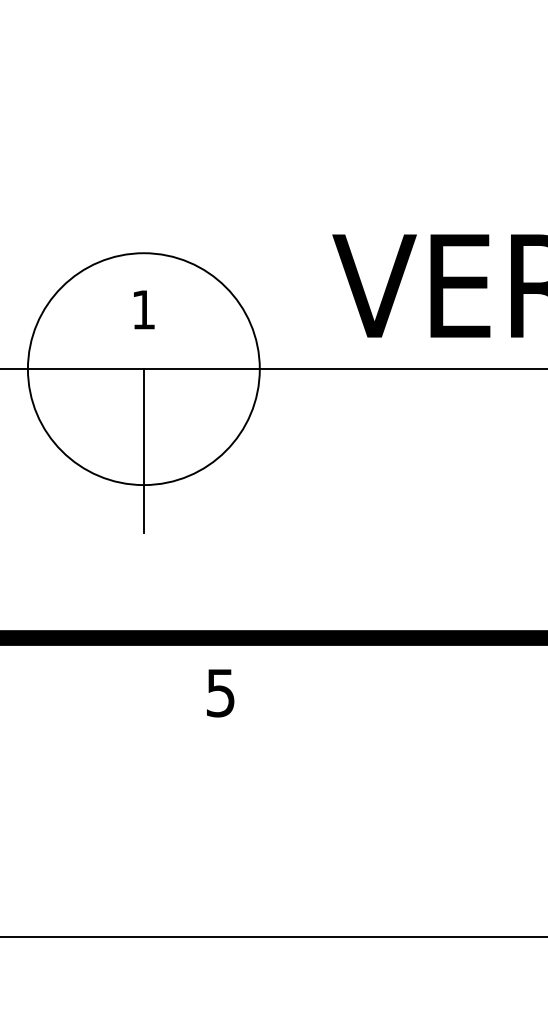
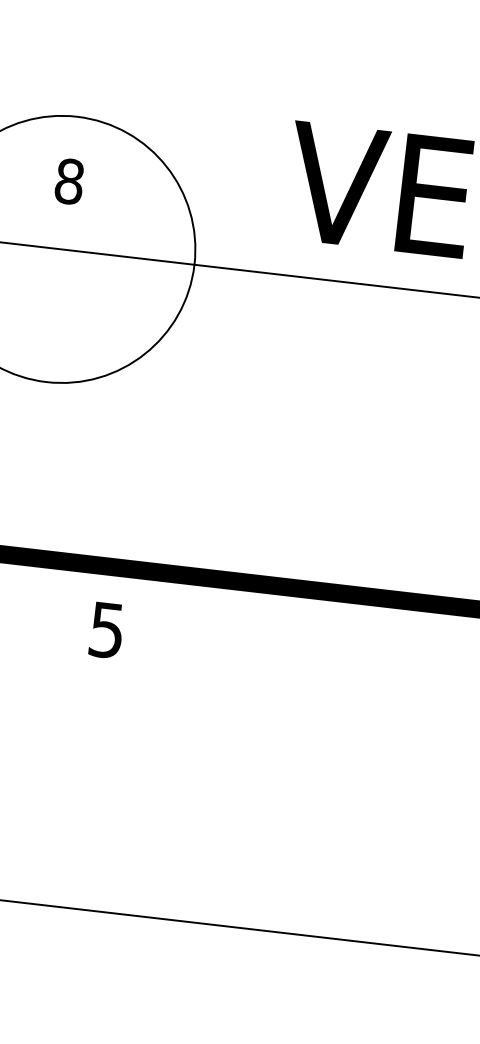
text: (143, 309) -> (69, 181), 1 -> 8
line: (143, 451) -> (50, 343), removed

